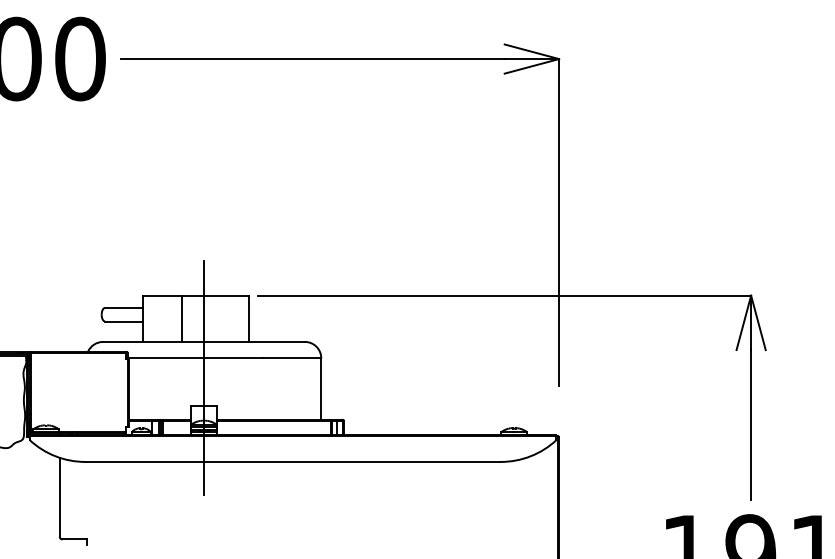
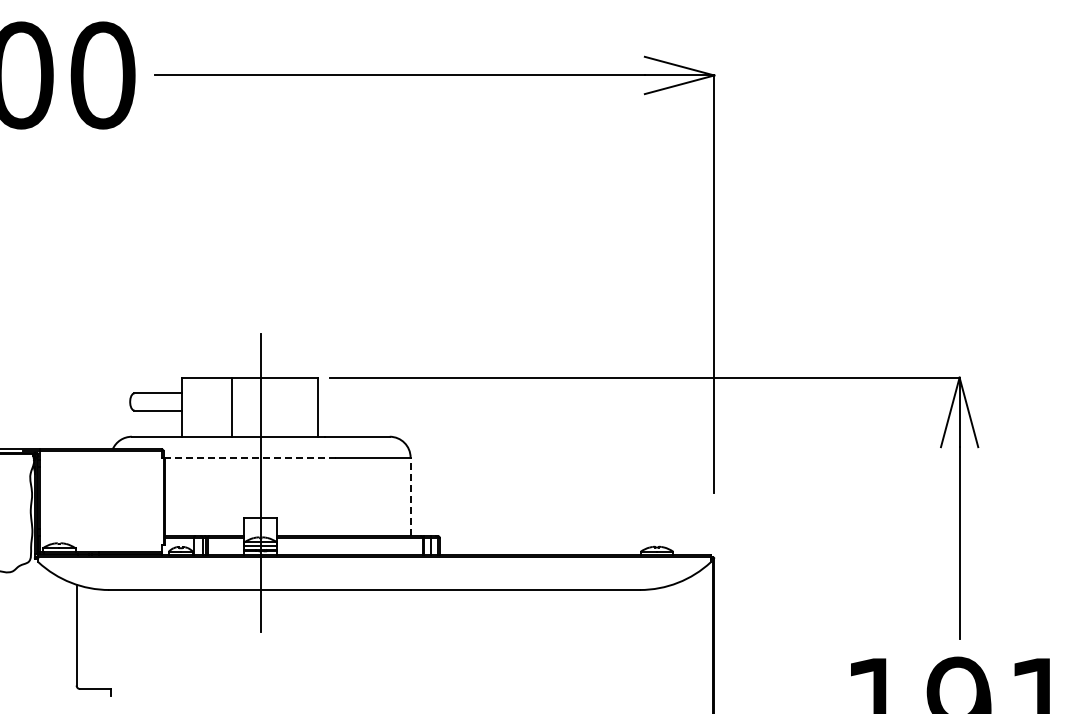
line: (195, 358) -> (249, 457), solid -> dashed
line: (321, 388) -> (410, 496), solid -> dashed

